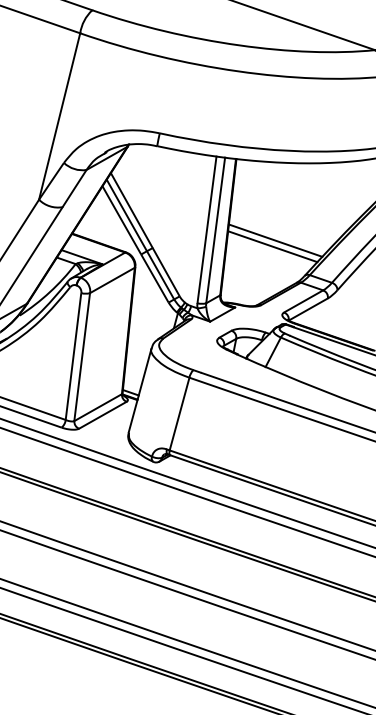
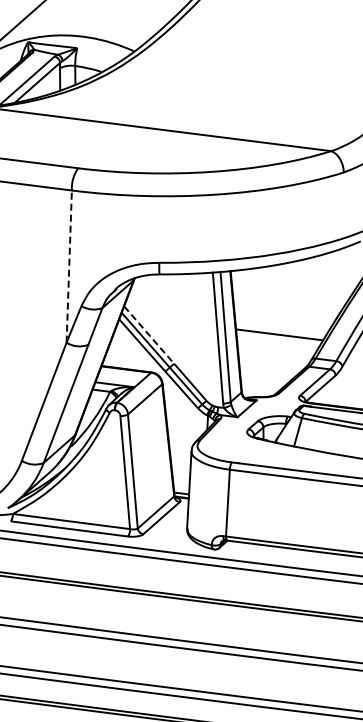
line: (59, 116) -> (69, 266), solid -> dashed
line: (132, 211) -> (149, 335), solid -> dashed
line: (271, 246) -> (277, 340), removed

